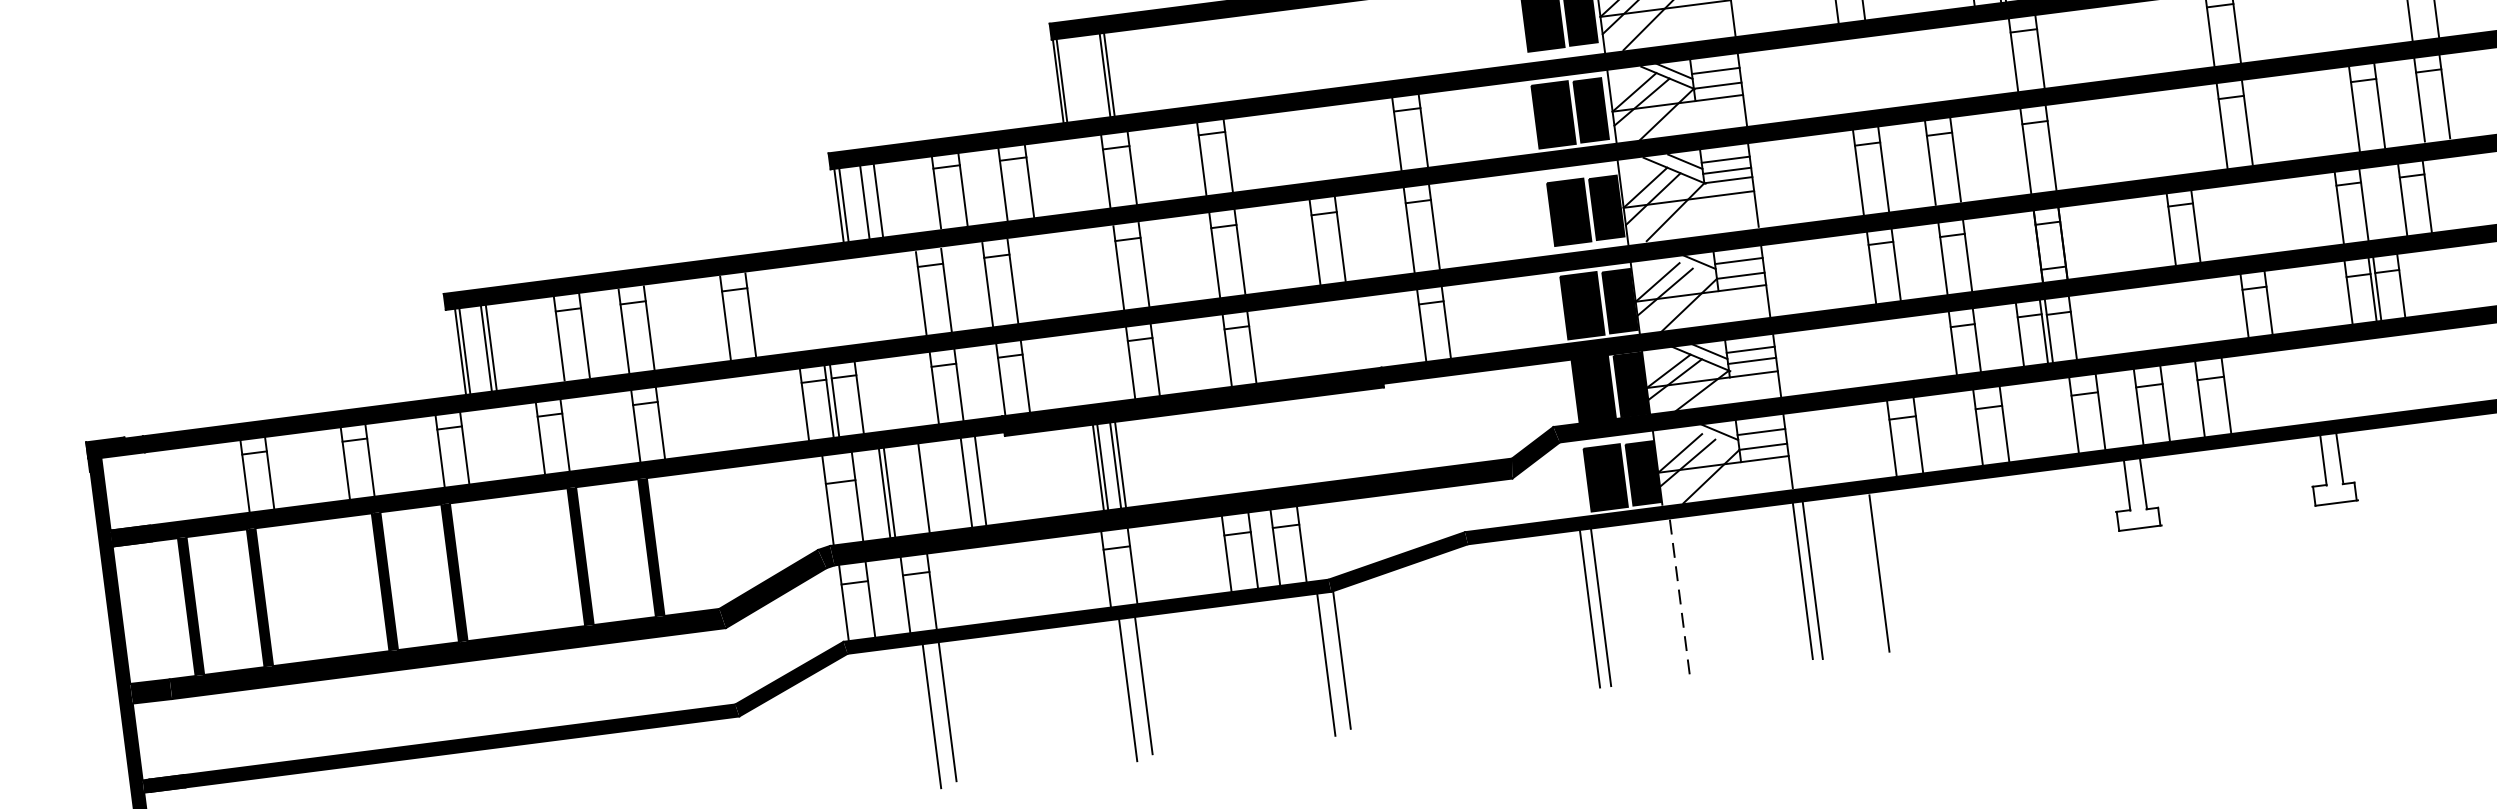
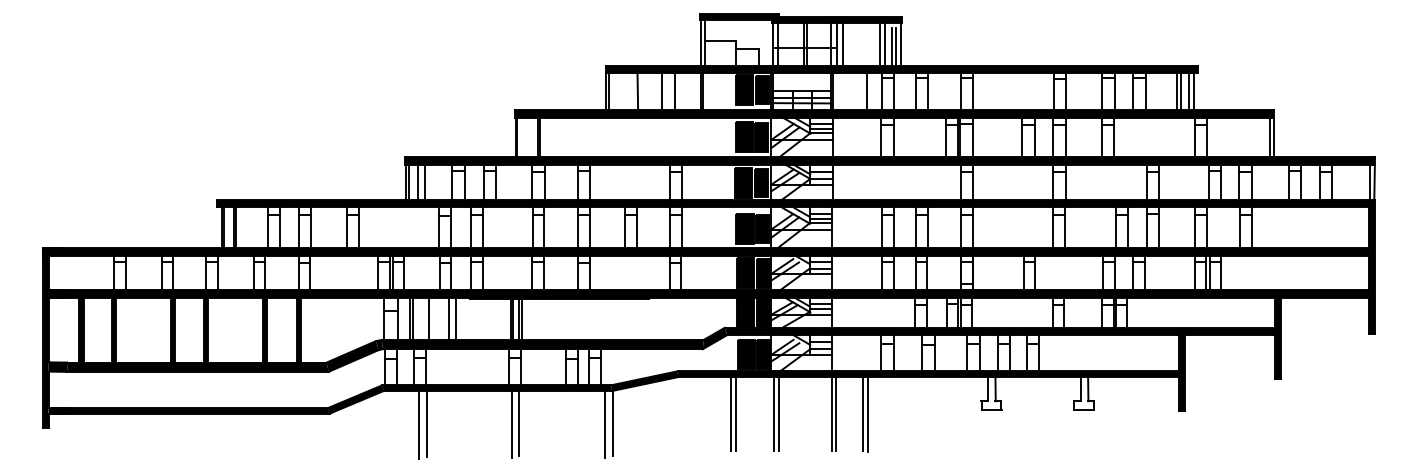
line: (1868, 573) -> (862, 414), added
line: (1690, 594) -> (778, 413), added
line: (1679, 597) -> (773, 414), dashed -> solid

